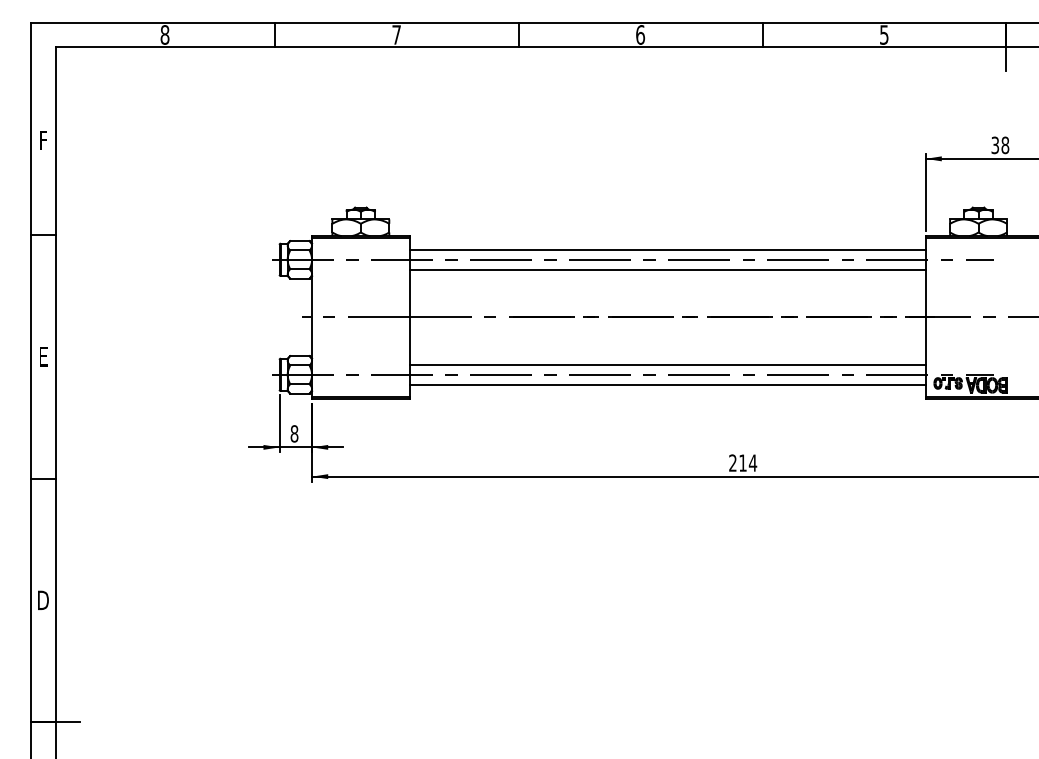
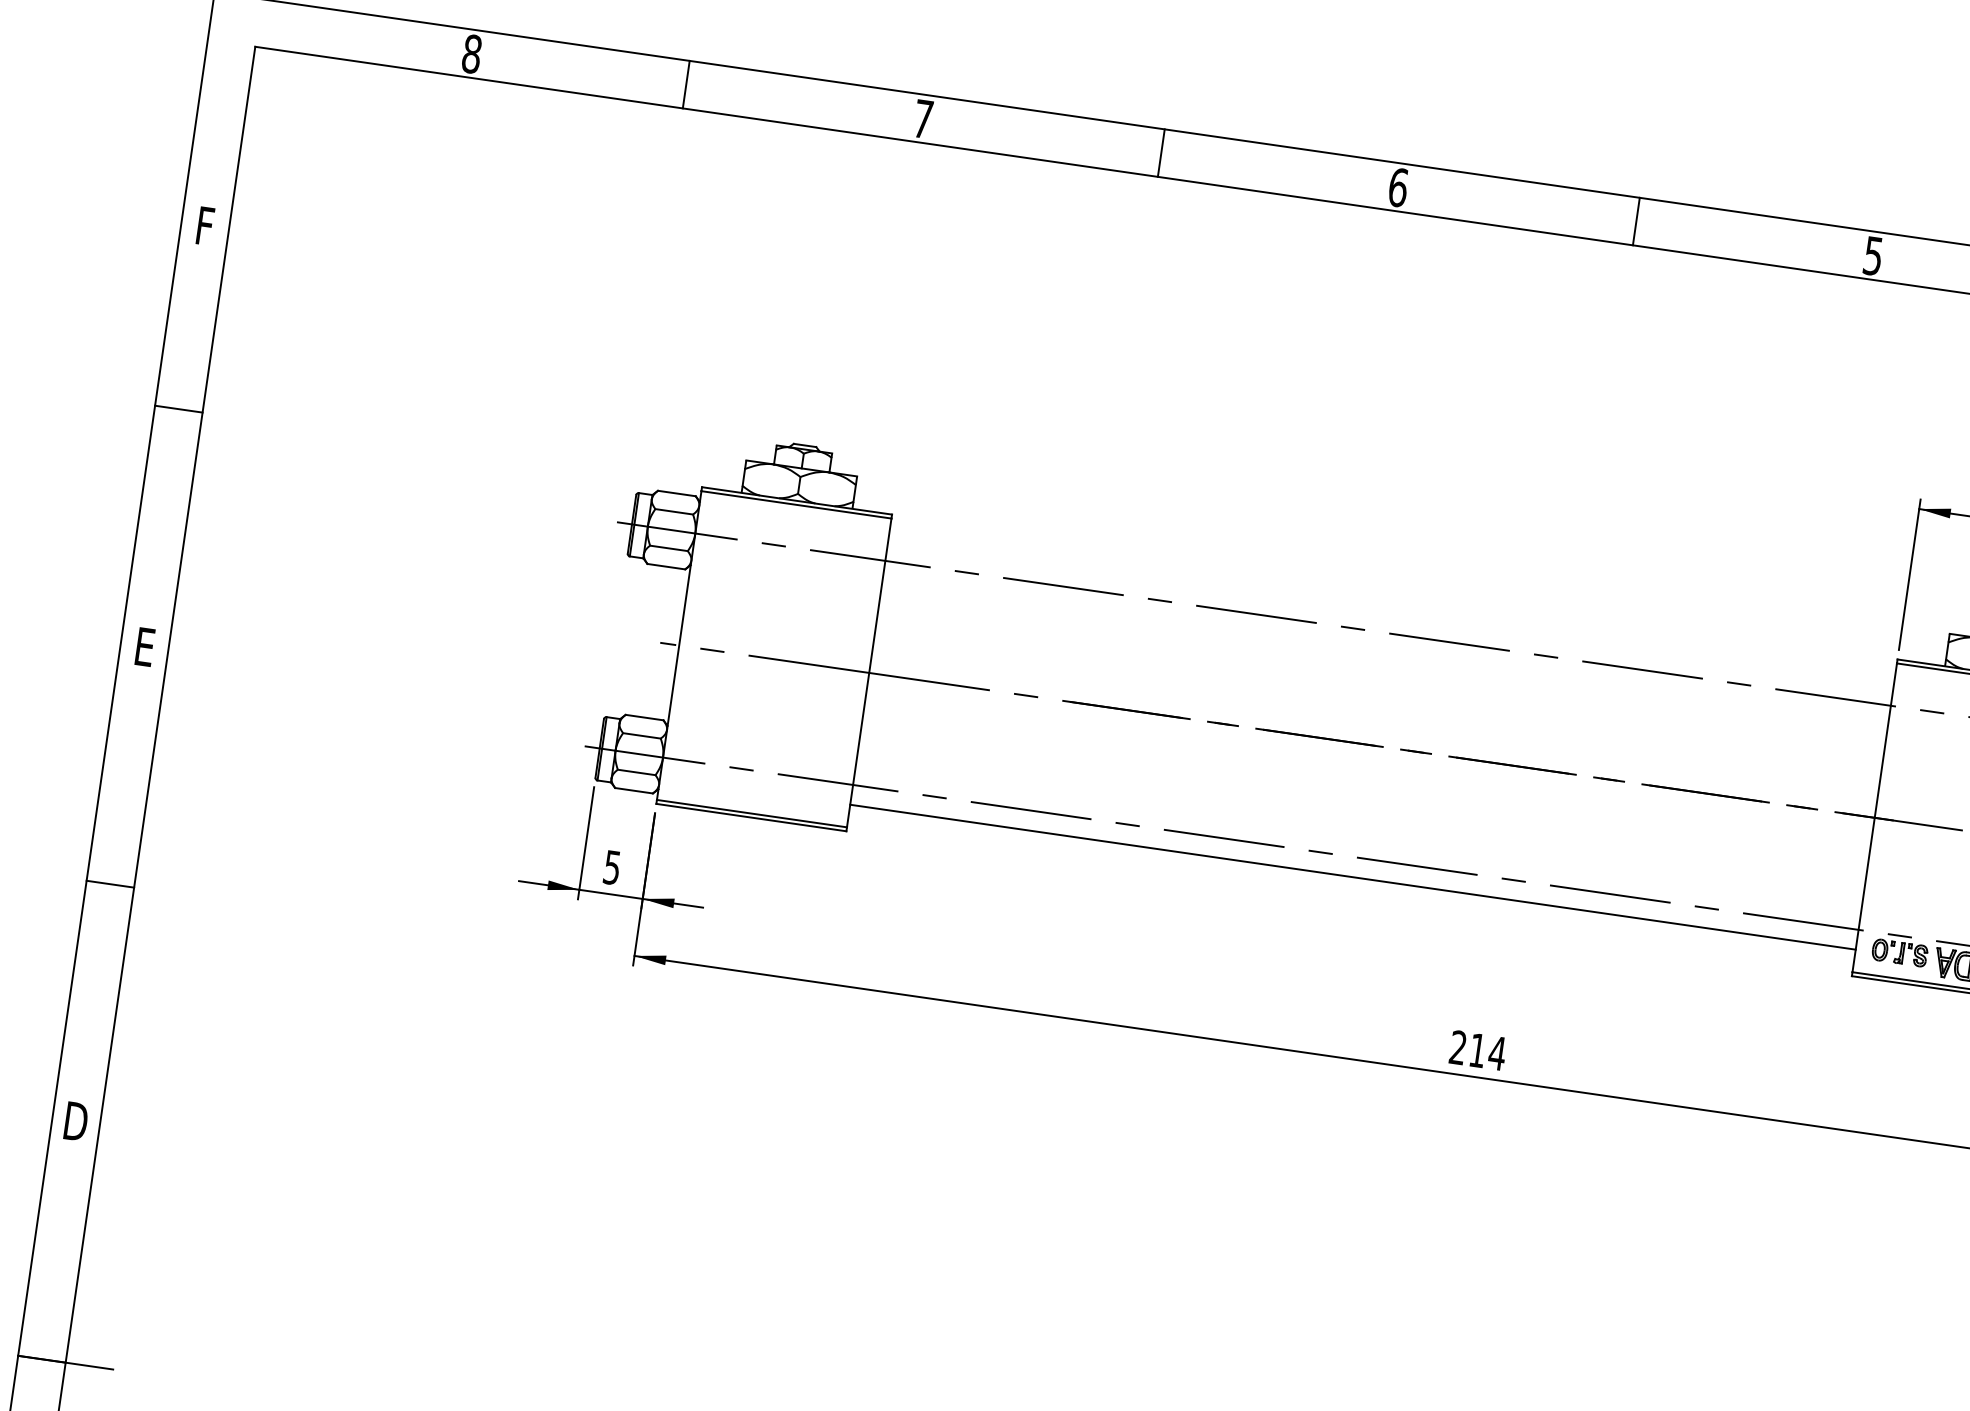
line: (667, 249) -> (1390, 613), removed
line: (667, 270) -> (1384, 654), removed
line: (667, 364) -> (1358, 837), removed
text: (294, 433) -> (612, 866), 8 -> 5

